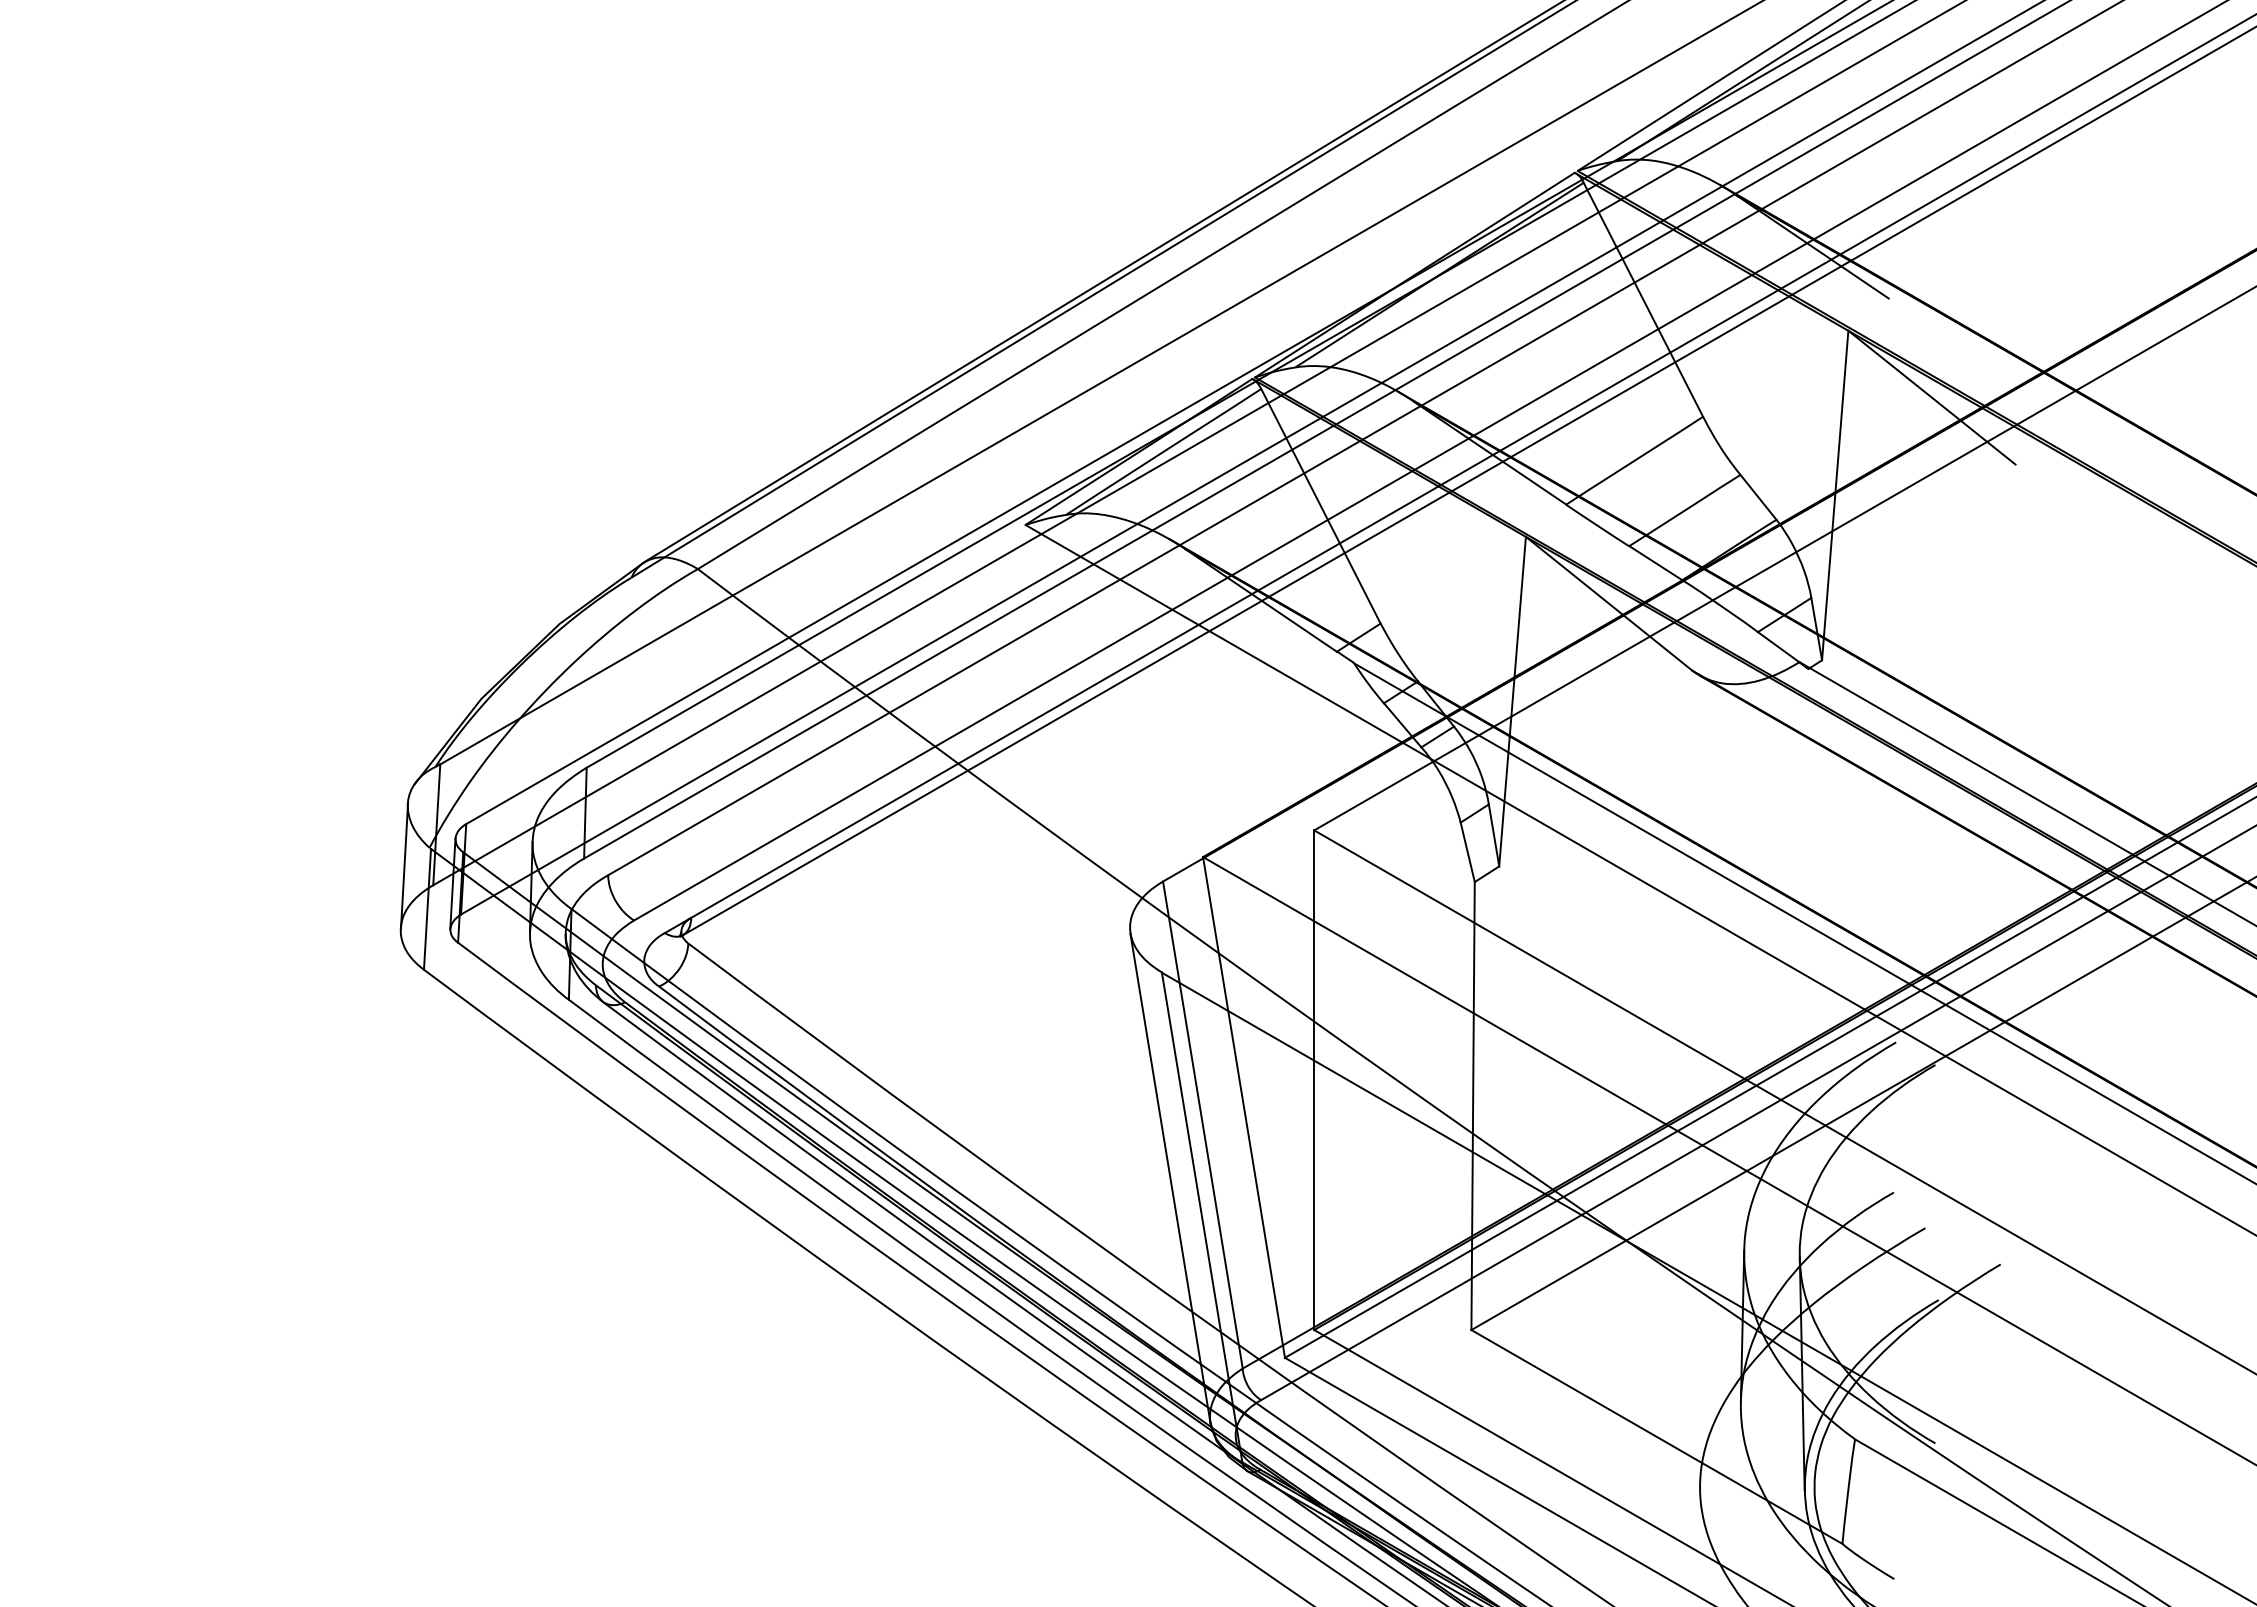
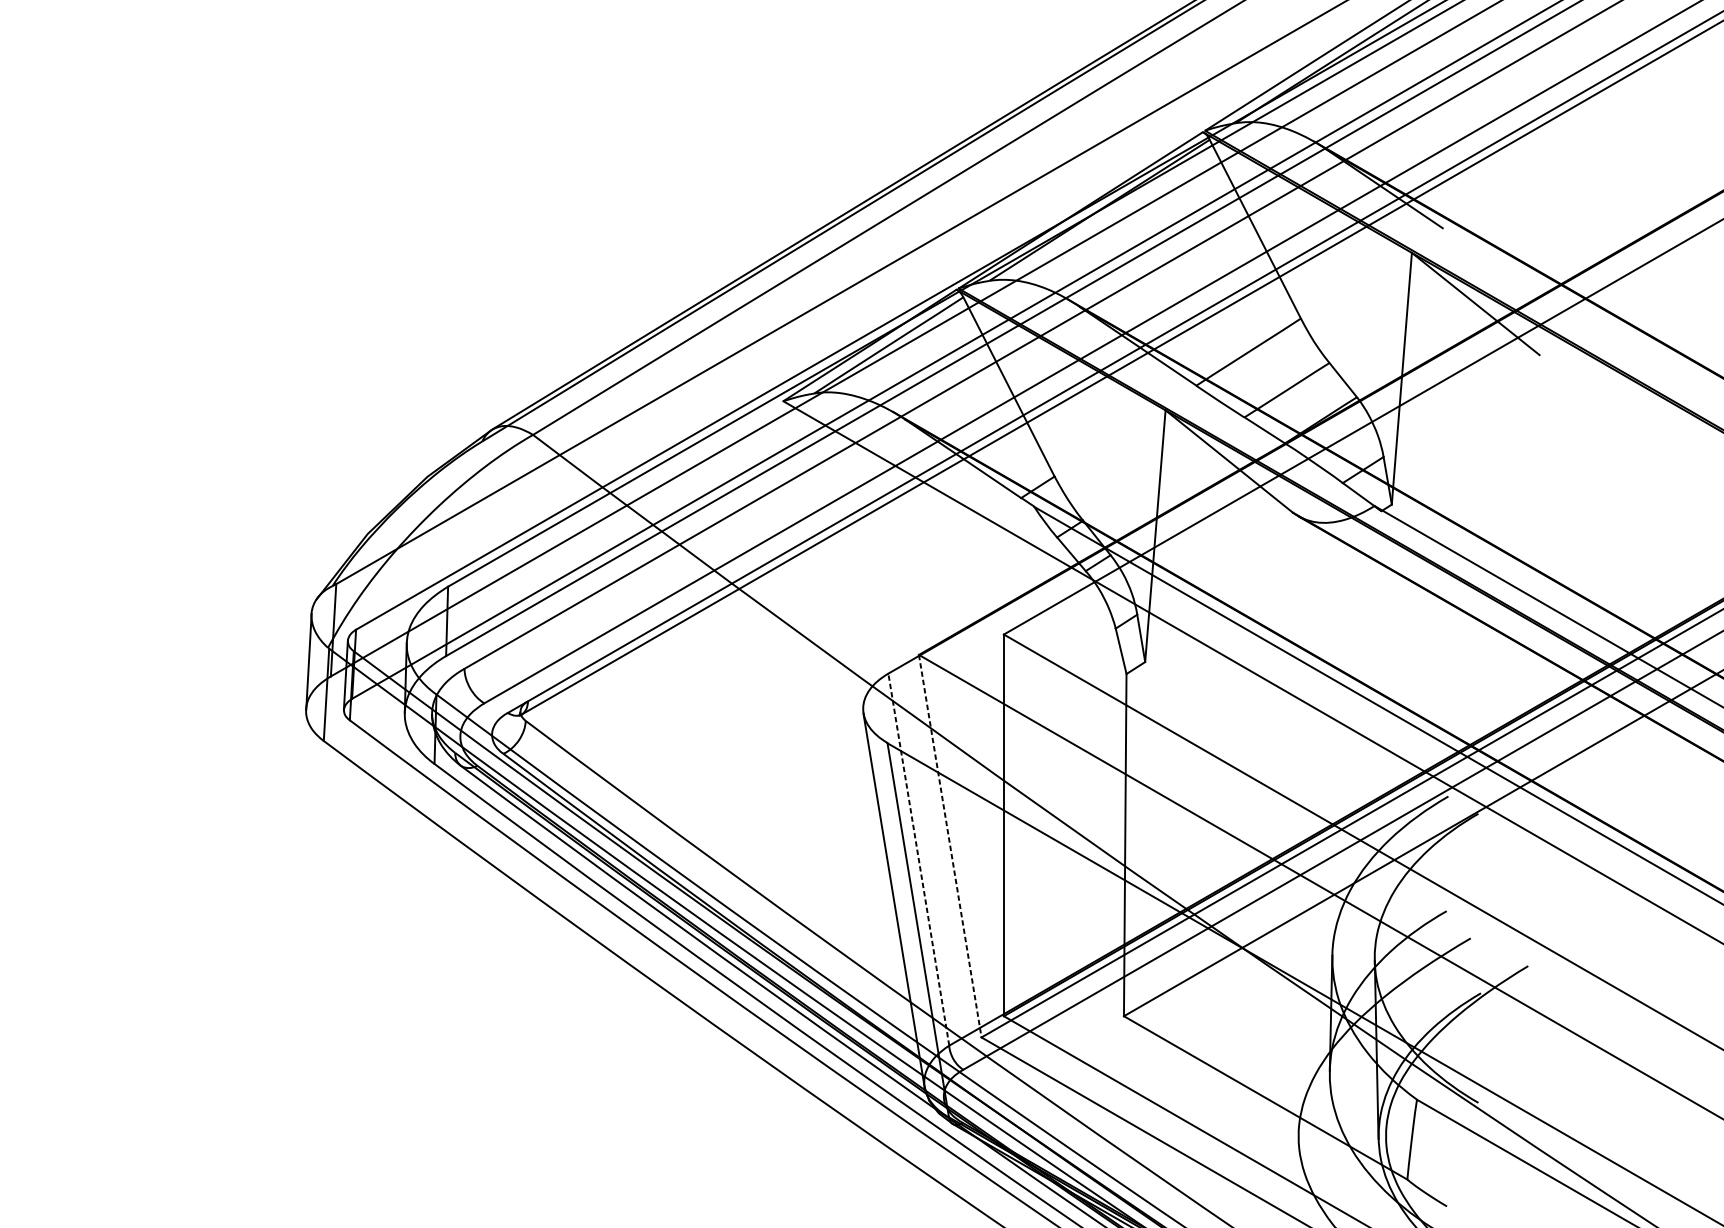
line: (1244, 1107) -> (950, 846), solid -> dashed
line: (1202, 1125) -> (918, 859), solid -> dashed

